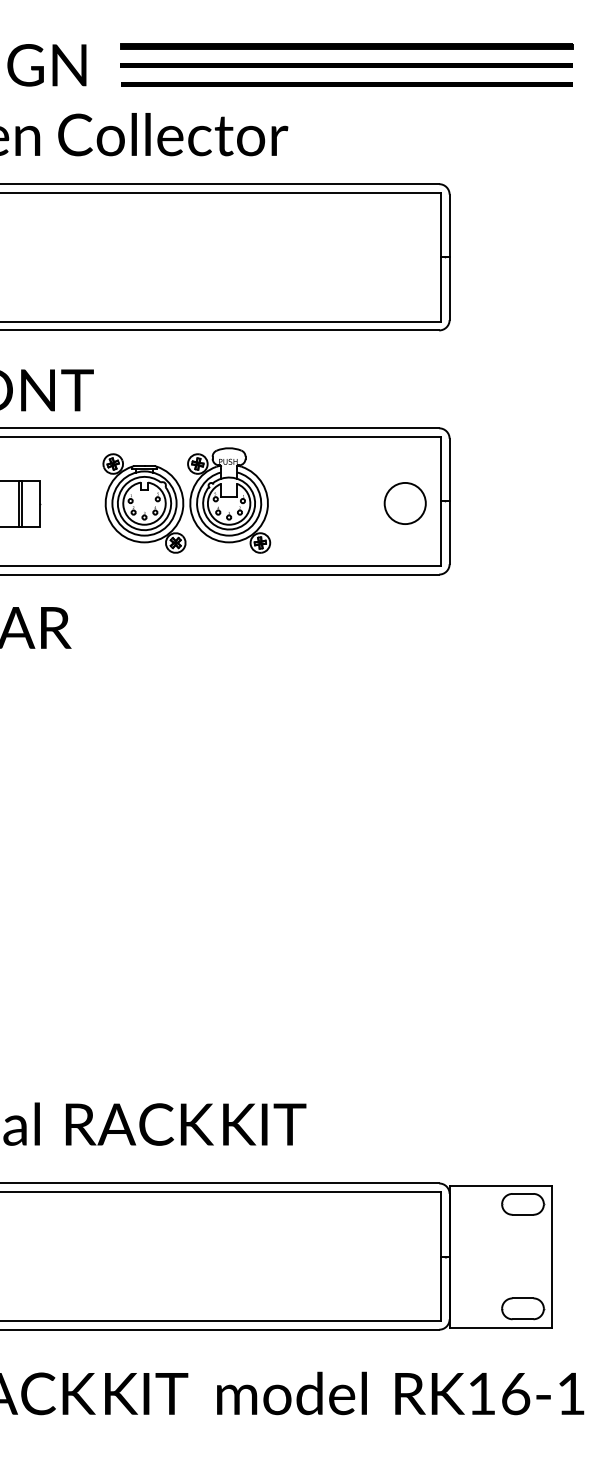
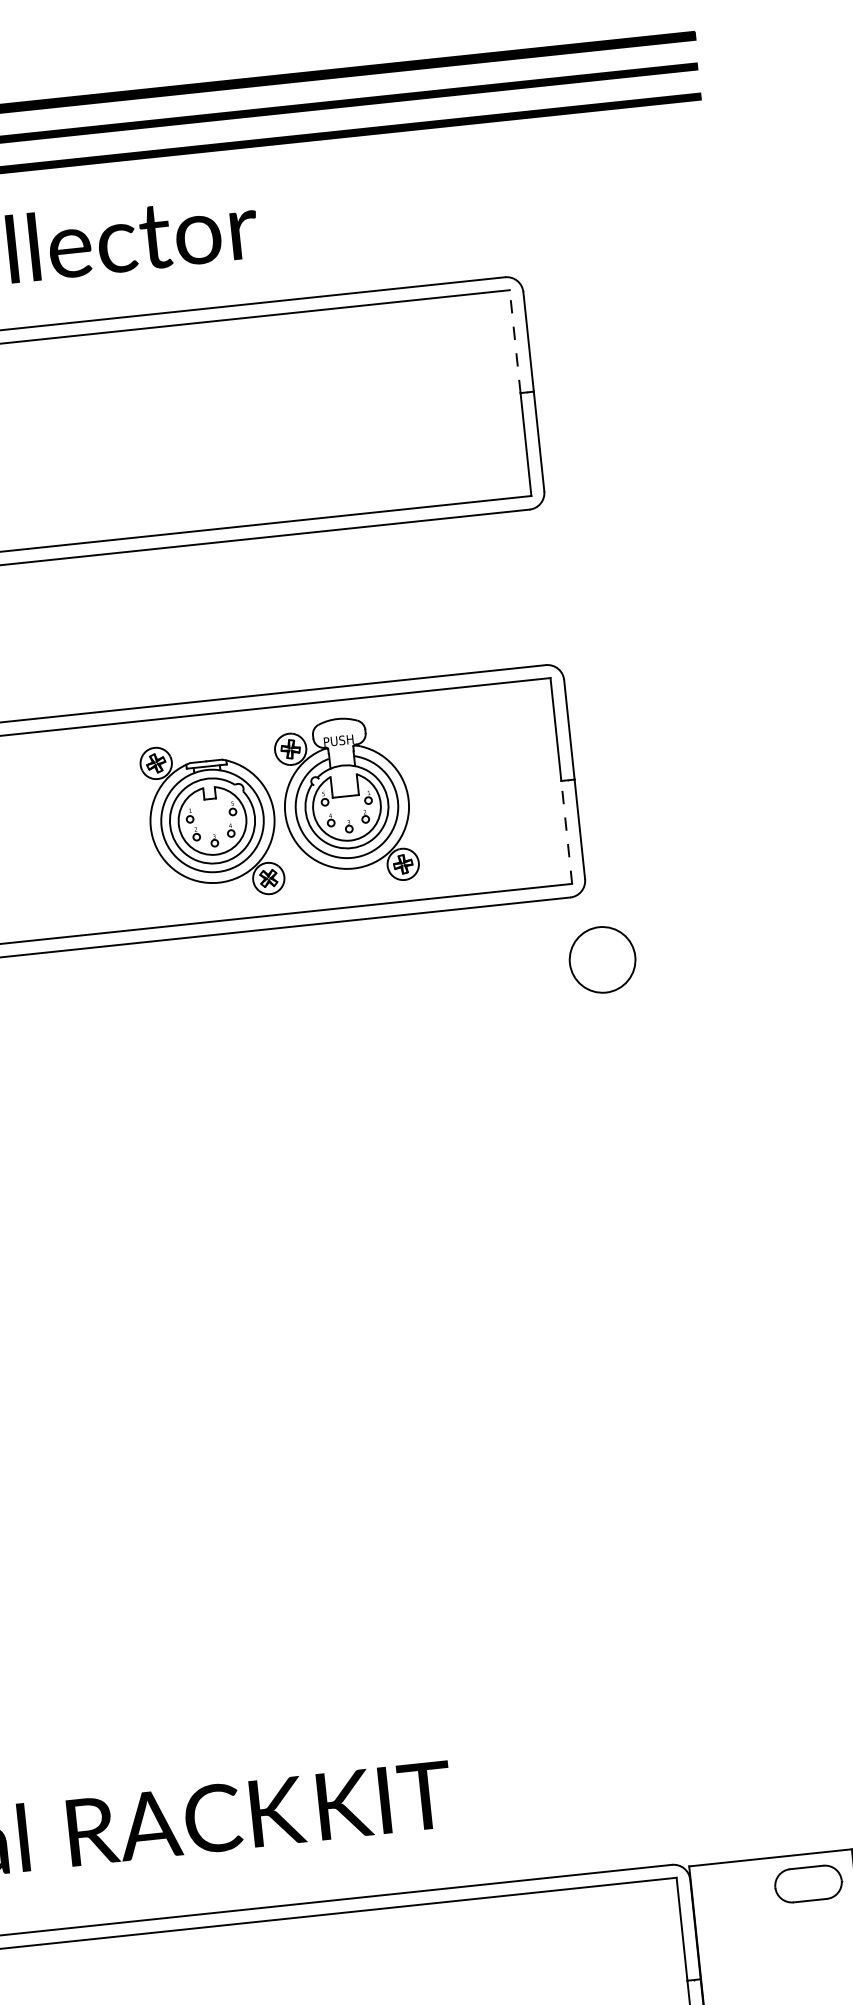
line: (441, 224) -> (515, 340), solid -> dashed
part: (186, 500) -> (278, 809), moved
circle: (404, 503) -> (601, 959), moved
line: (441, 533) -> (567, 831), solid -> dashed

